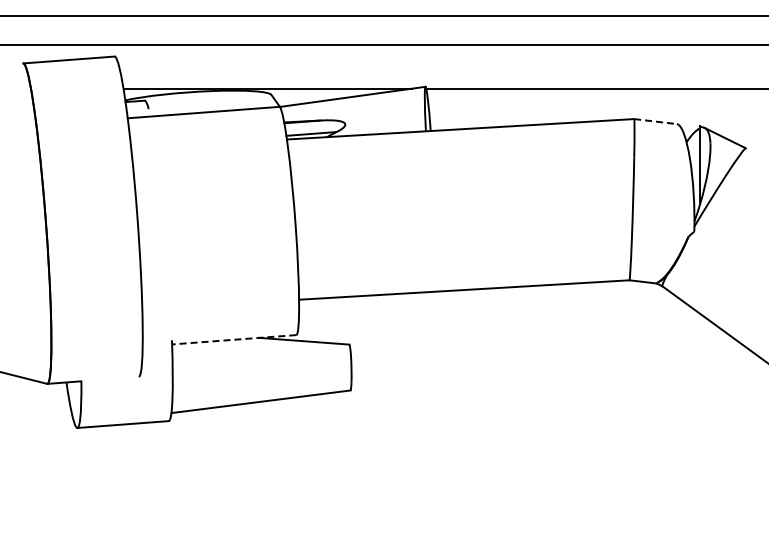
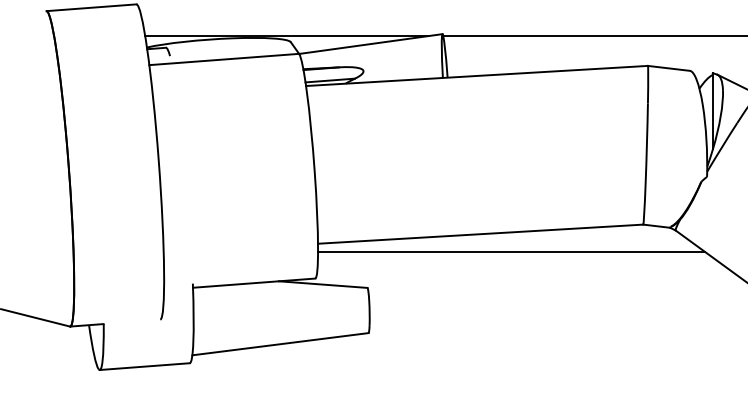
line: (655, 121) -> (668, 68), dashed -> solid
line: (495, 307) -> (511, 251), added
line: (233, 339) -> (253, 282), dashed -> solid

